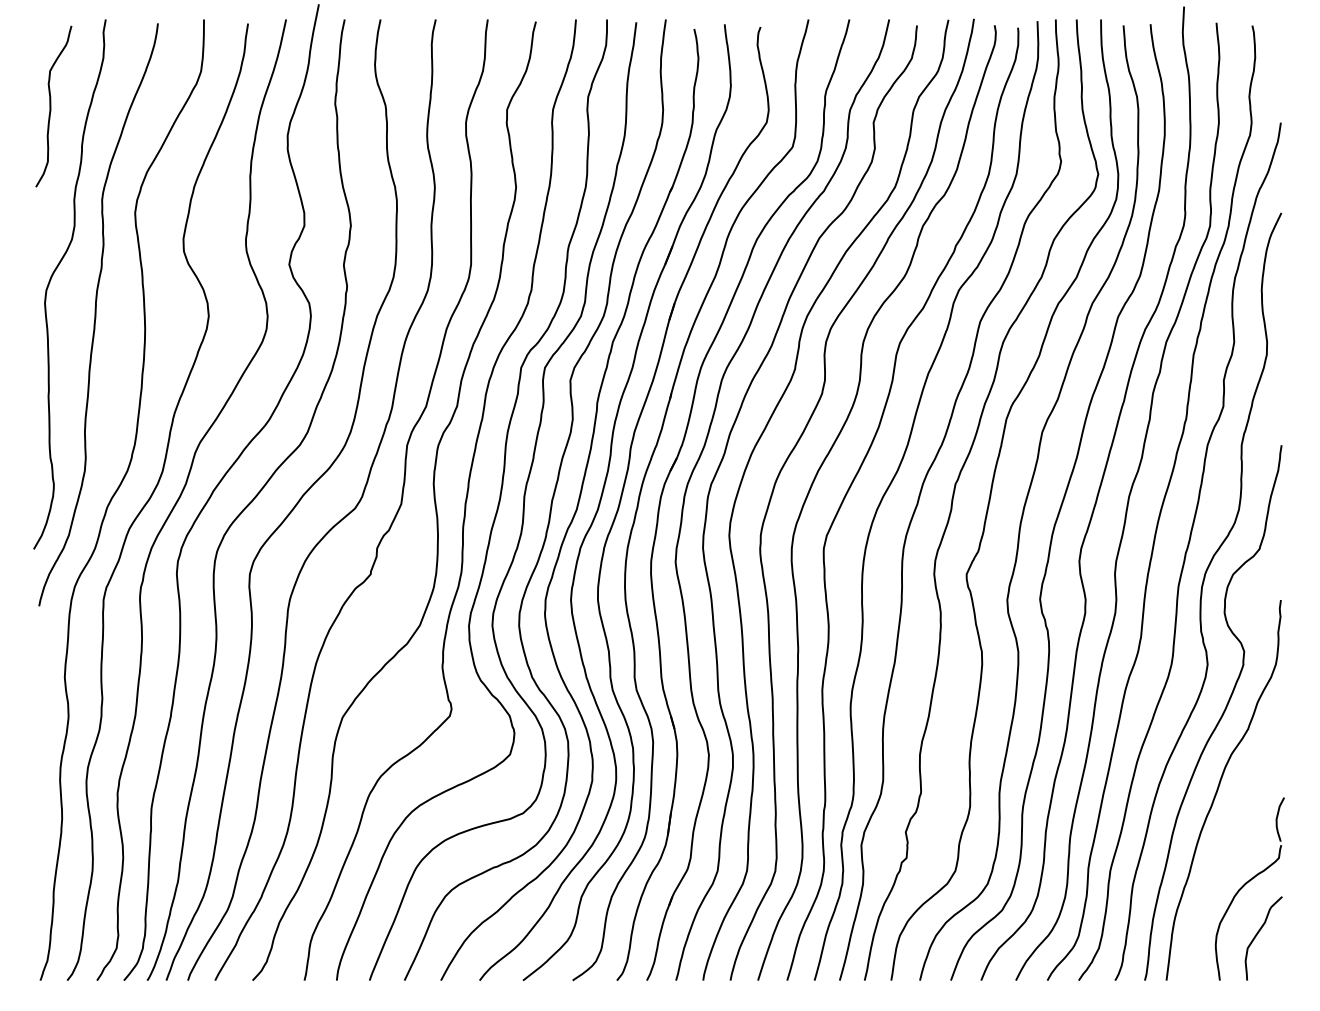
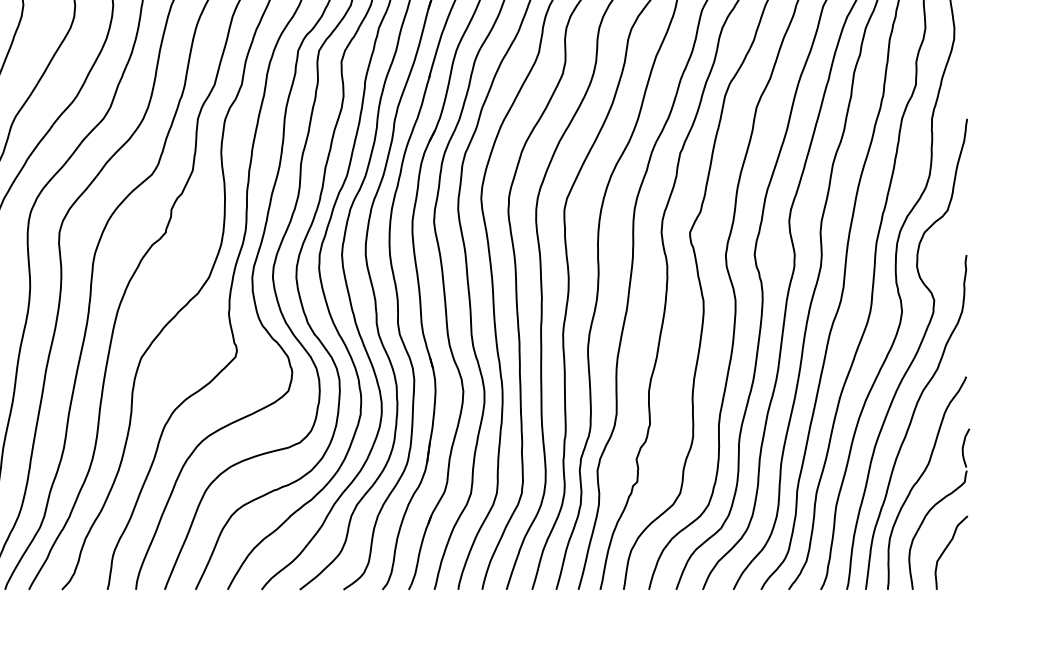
curve: (1228, 854) -> (920, 478), added

